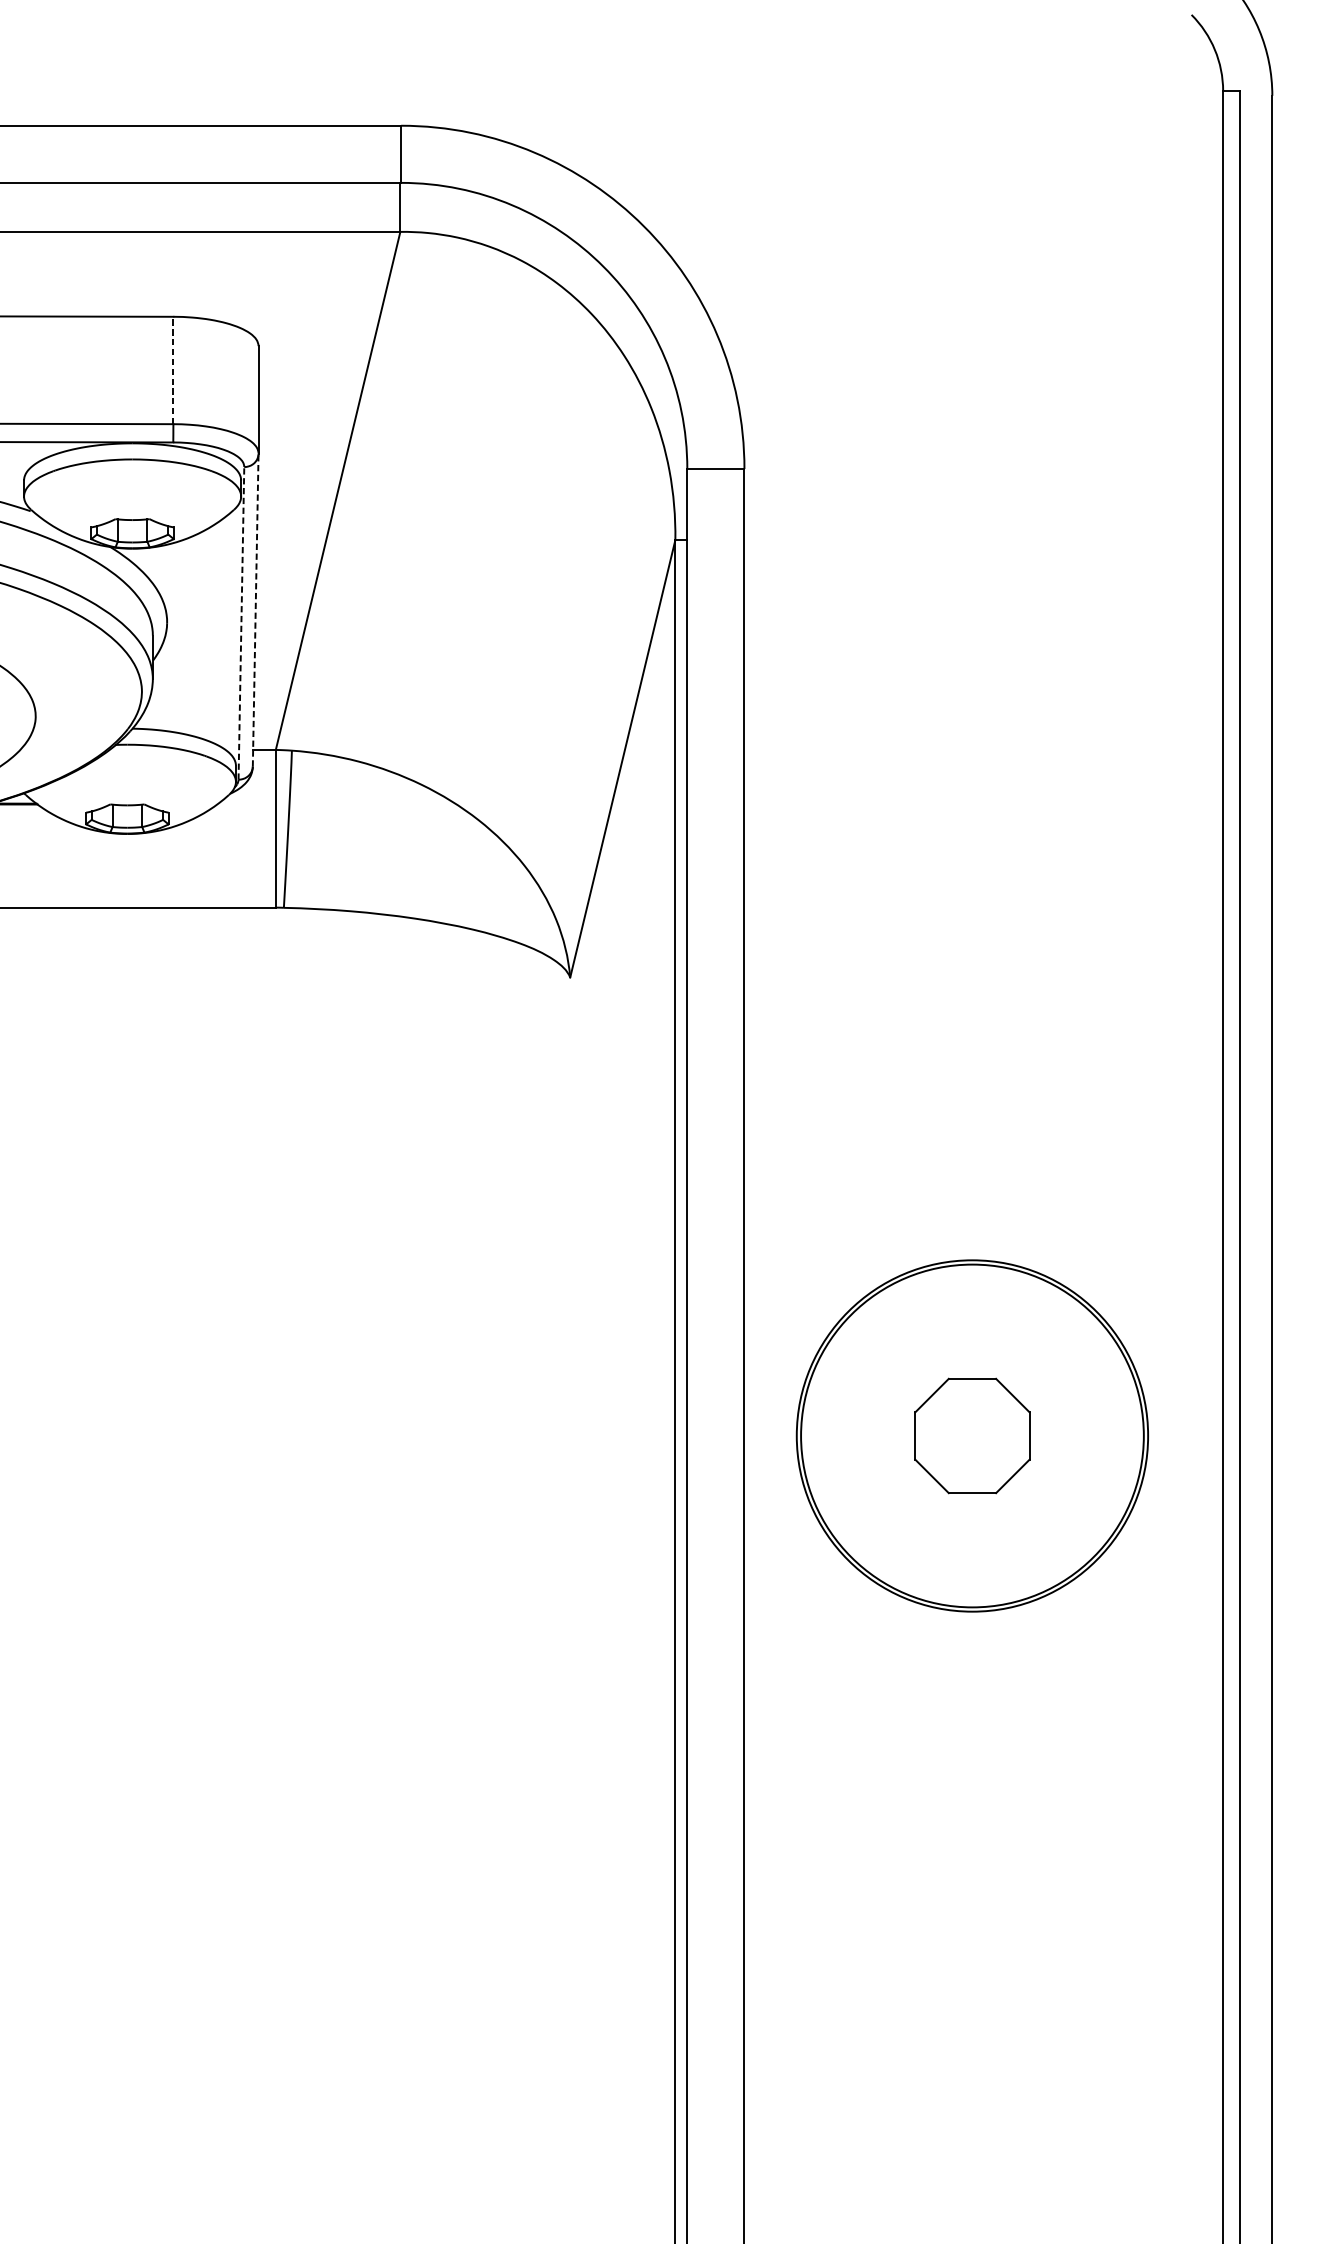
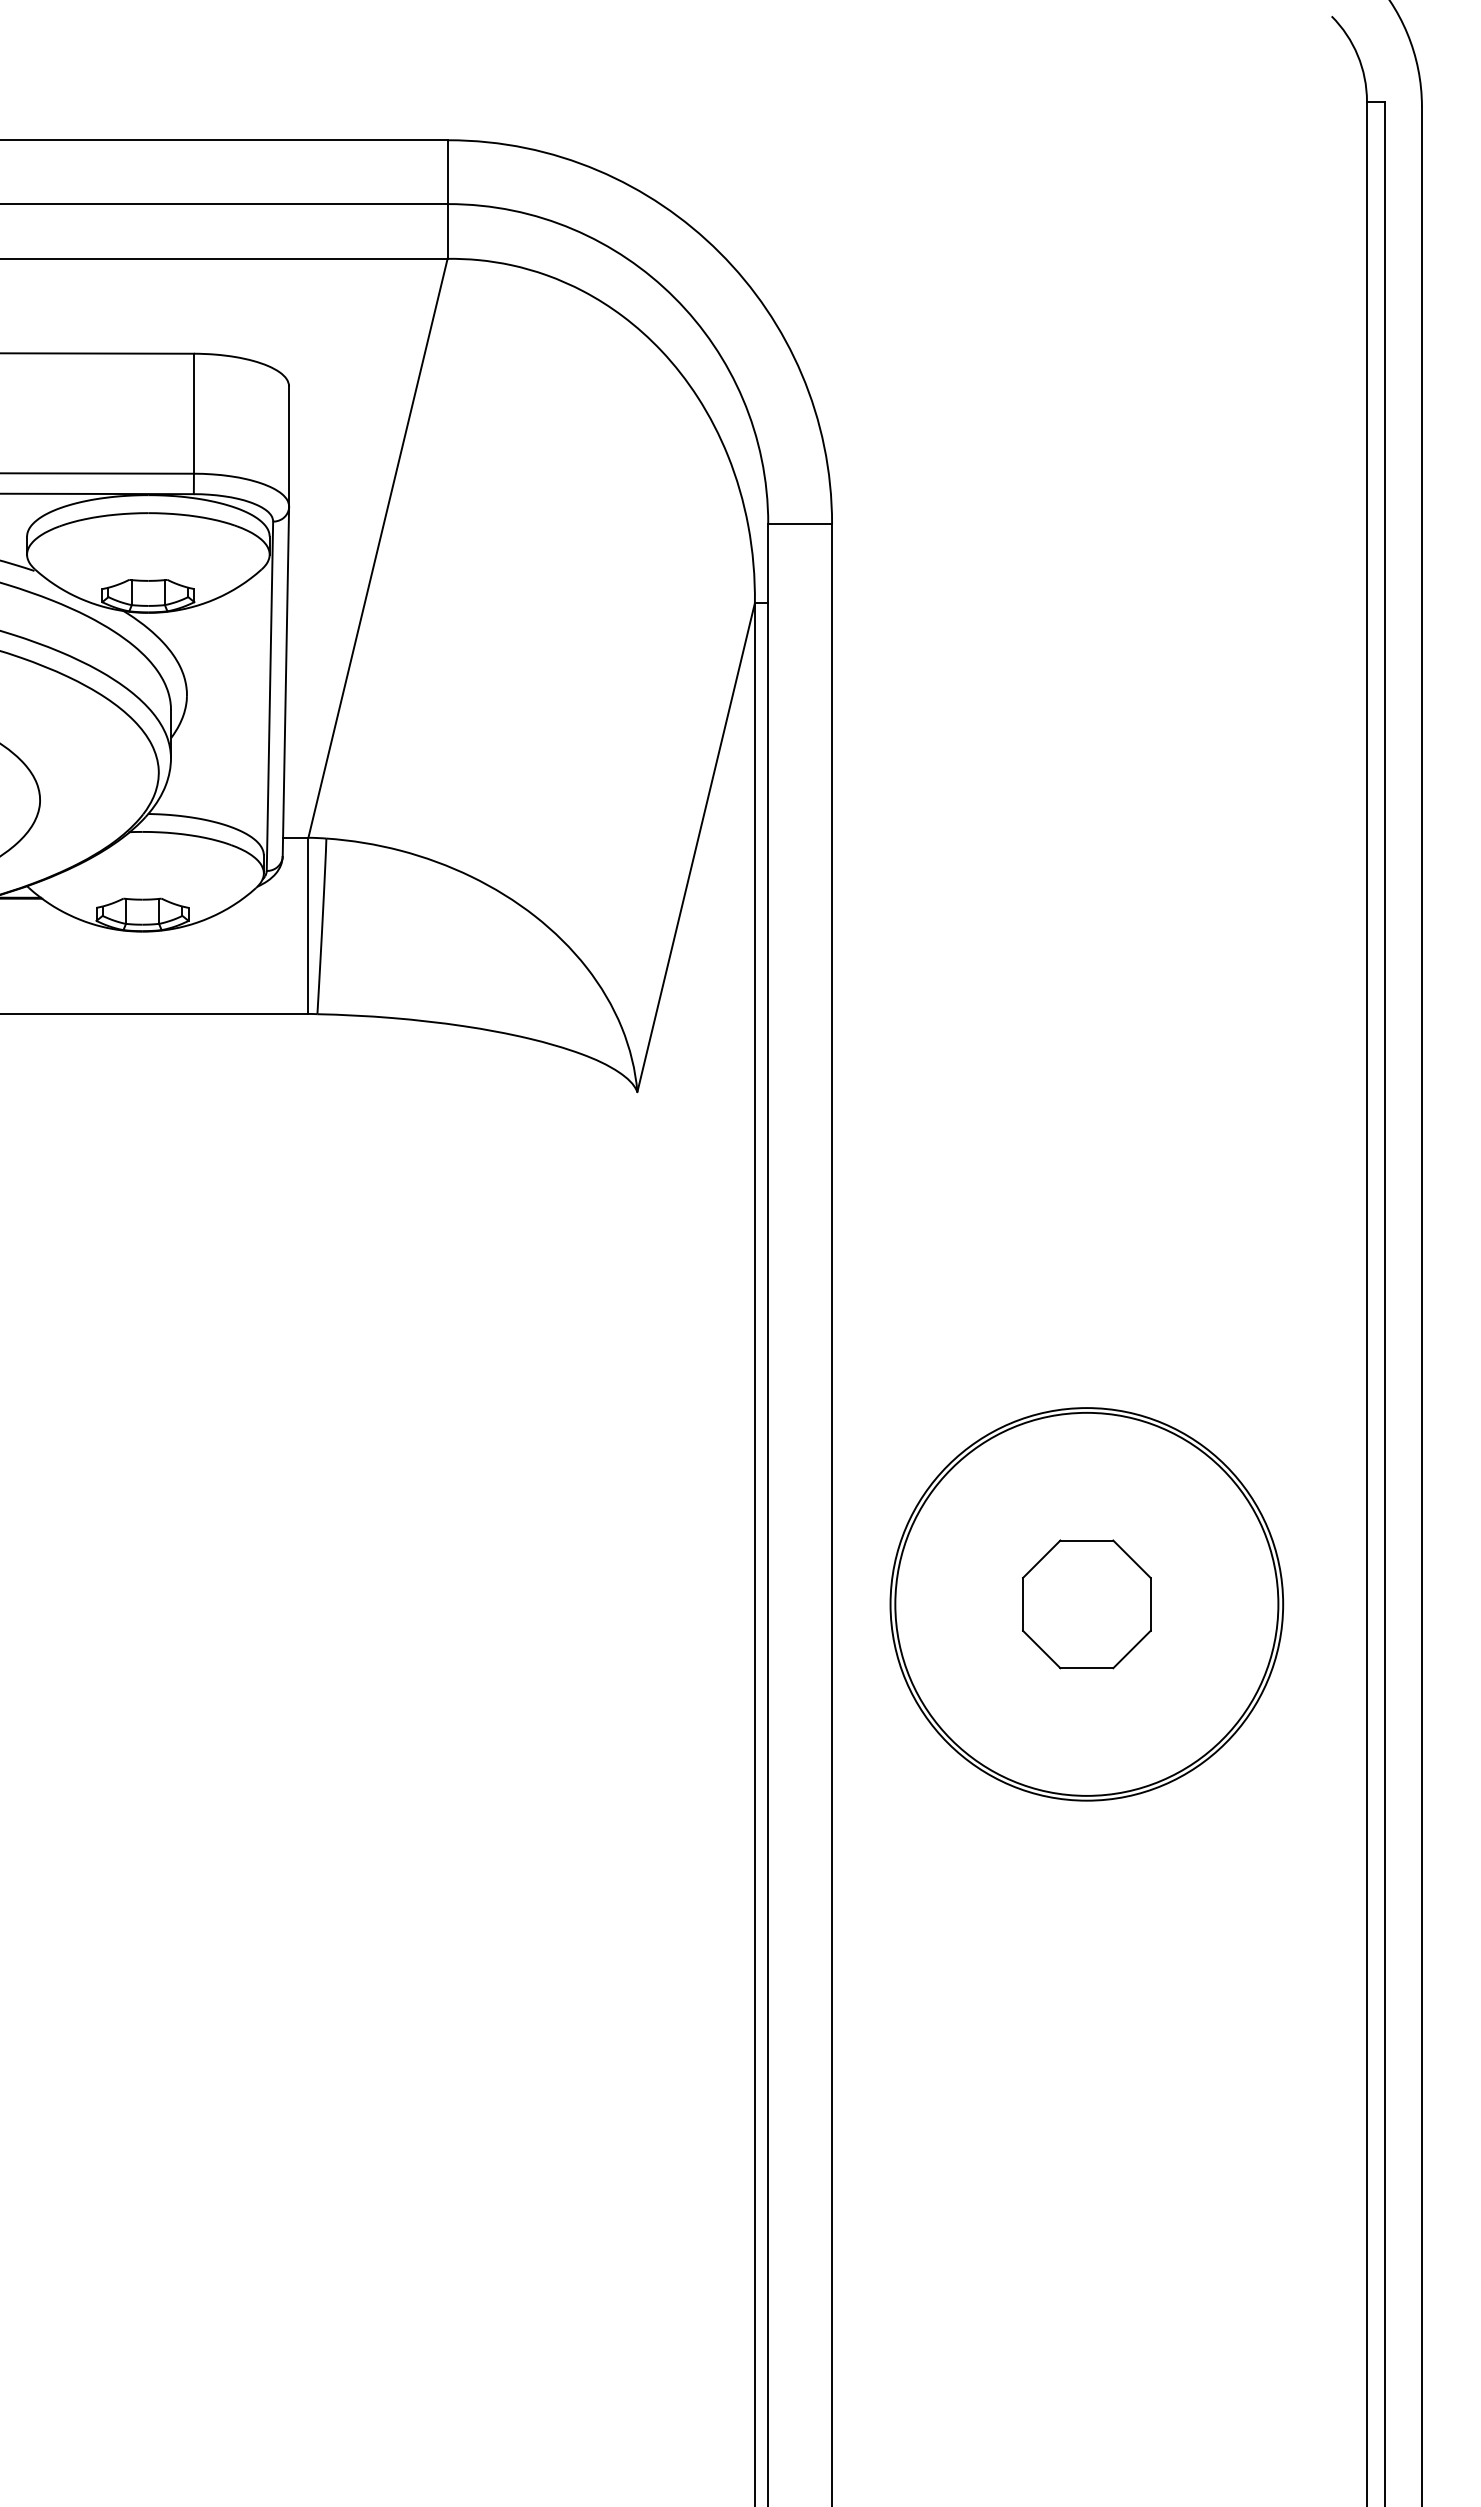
line: (172, 370) -> (193, 413), dashed -> solid
line: (255, 610) -> (285, 681), dashed -> solid
line: (241, 623) -> (269, 696), dashed -> solid

